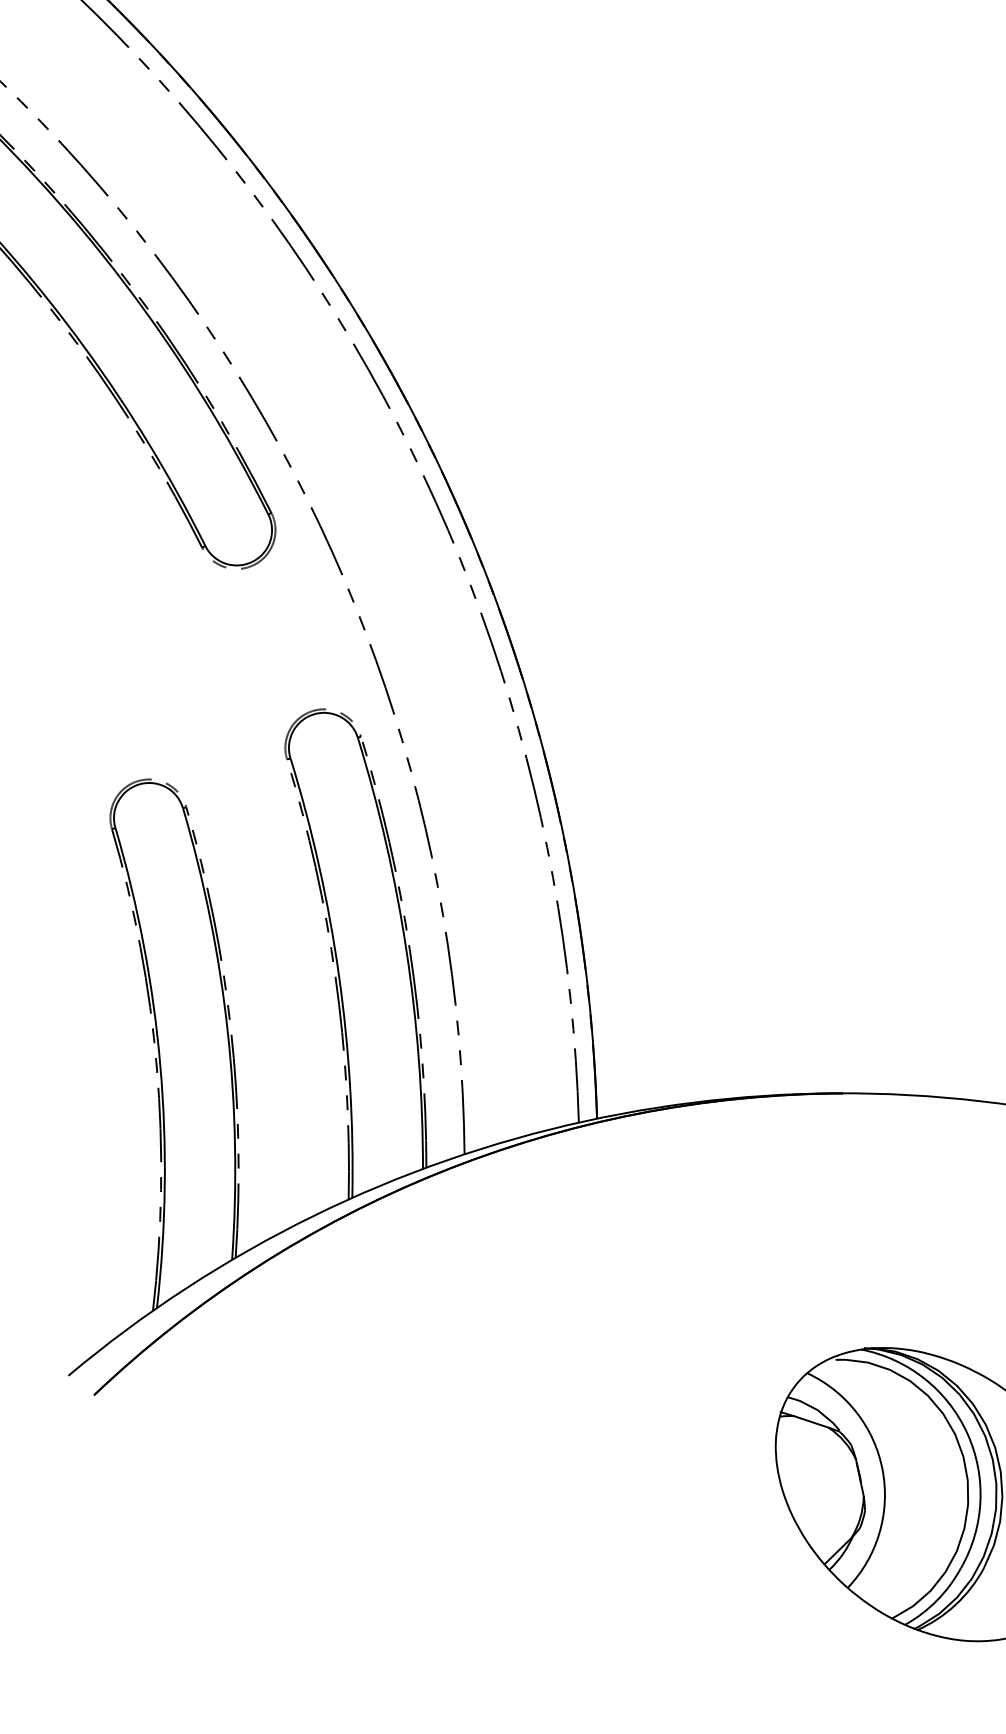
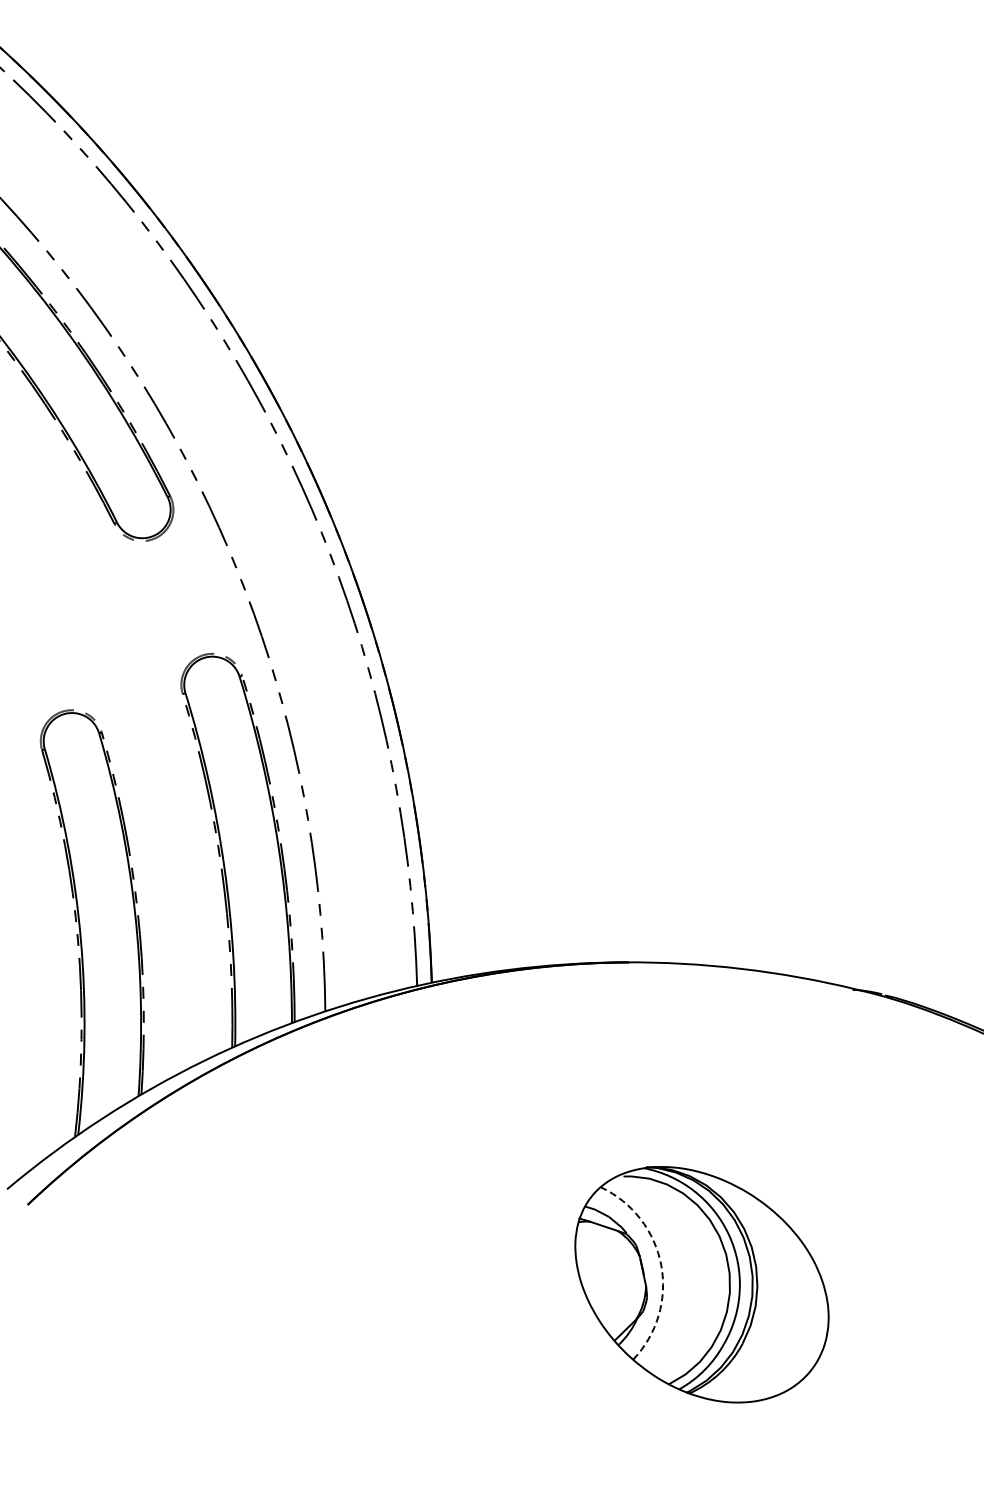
arc: (882, 1470) -> (661, 1265), solid -> dashed

